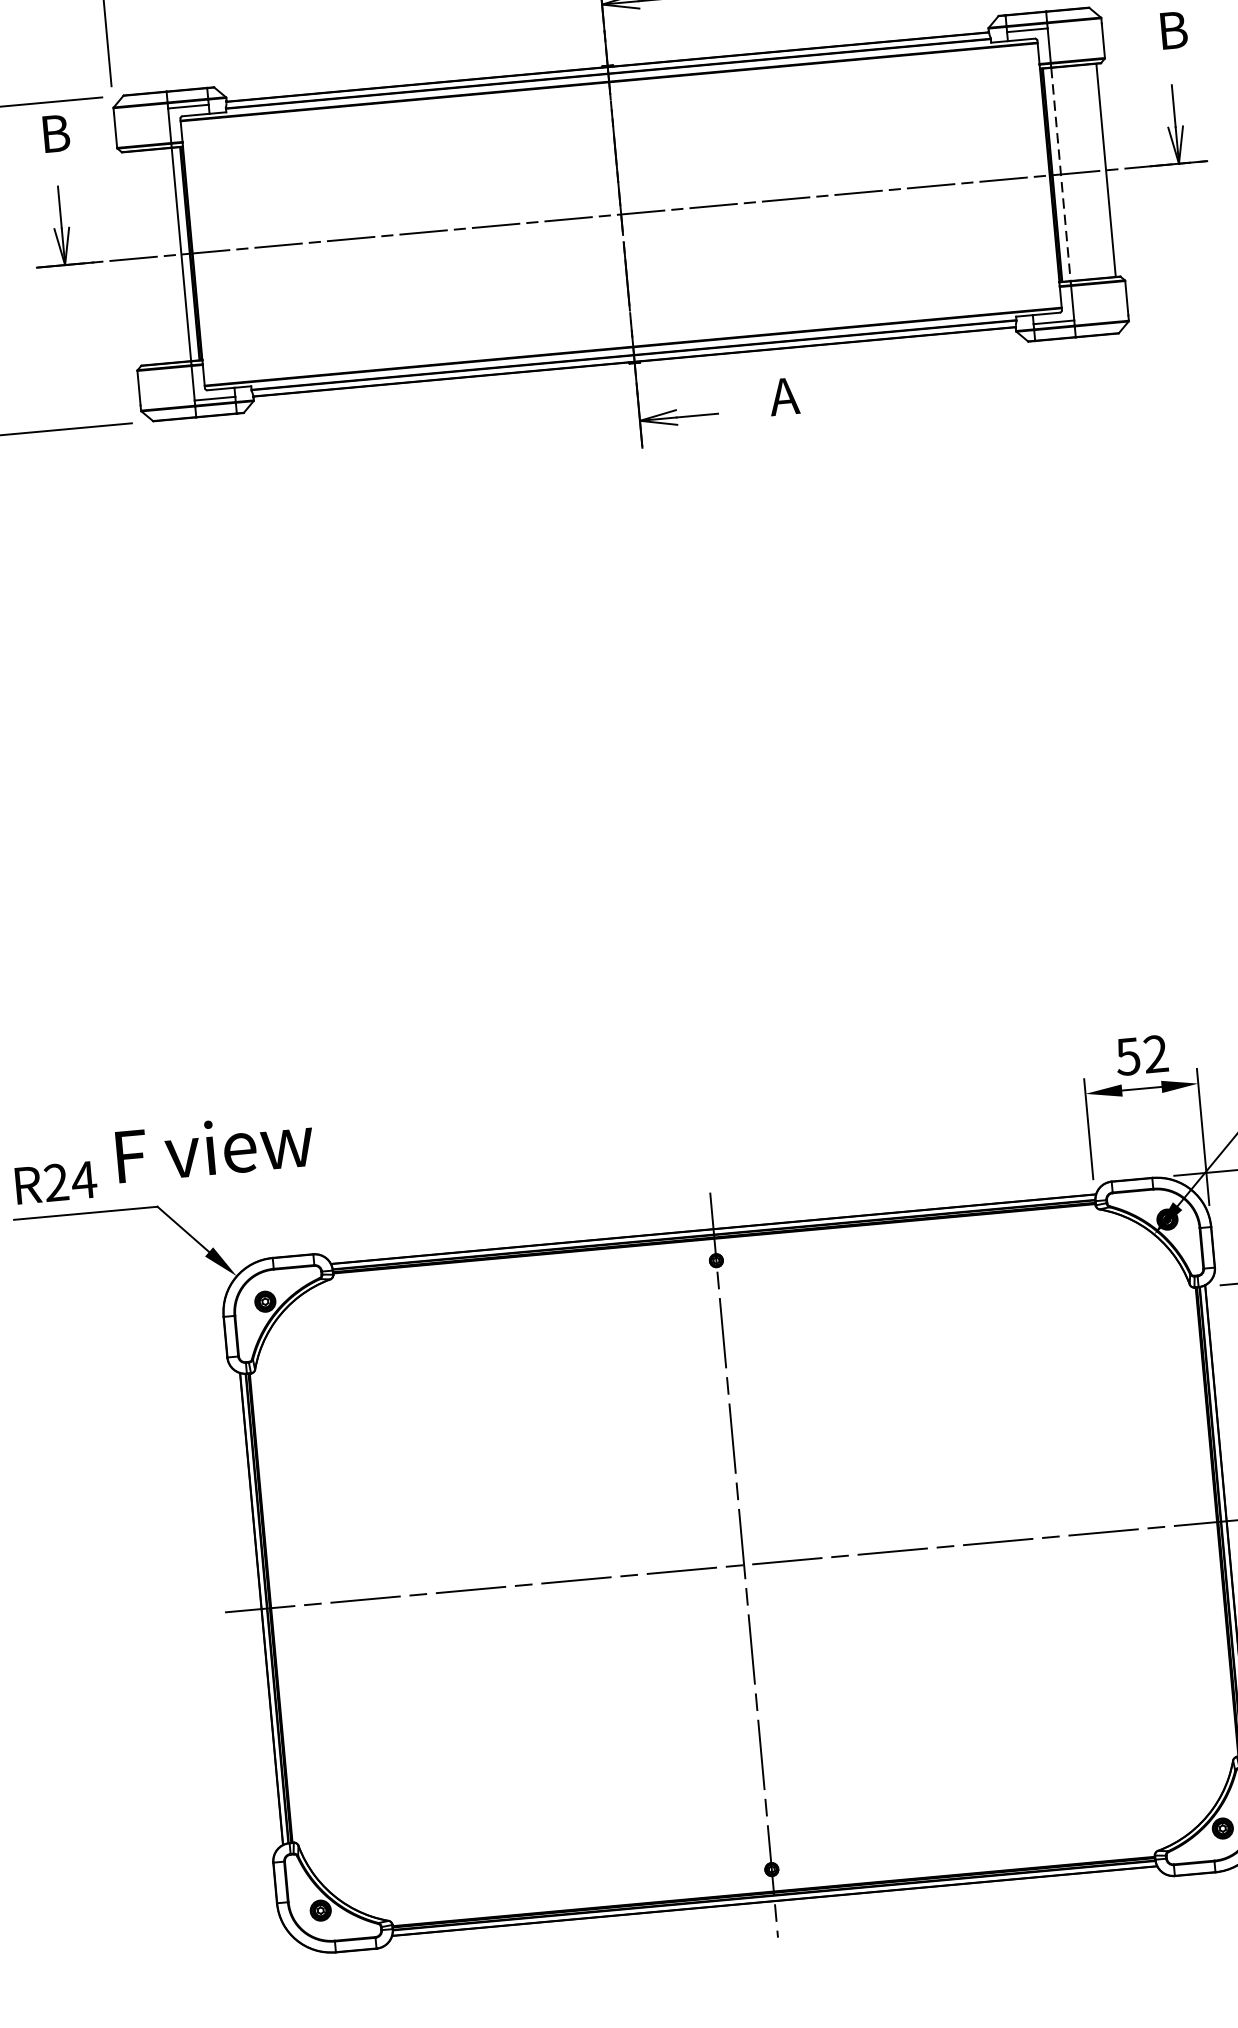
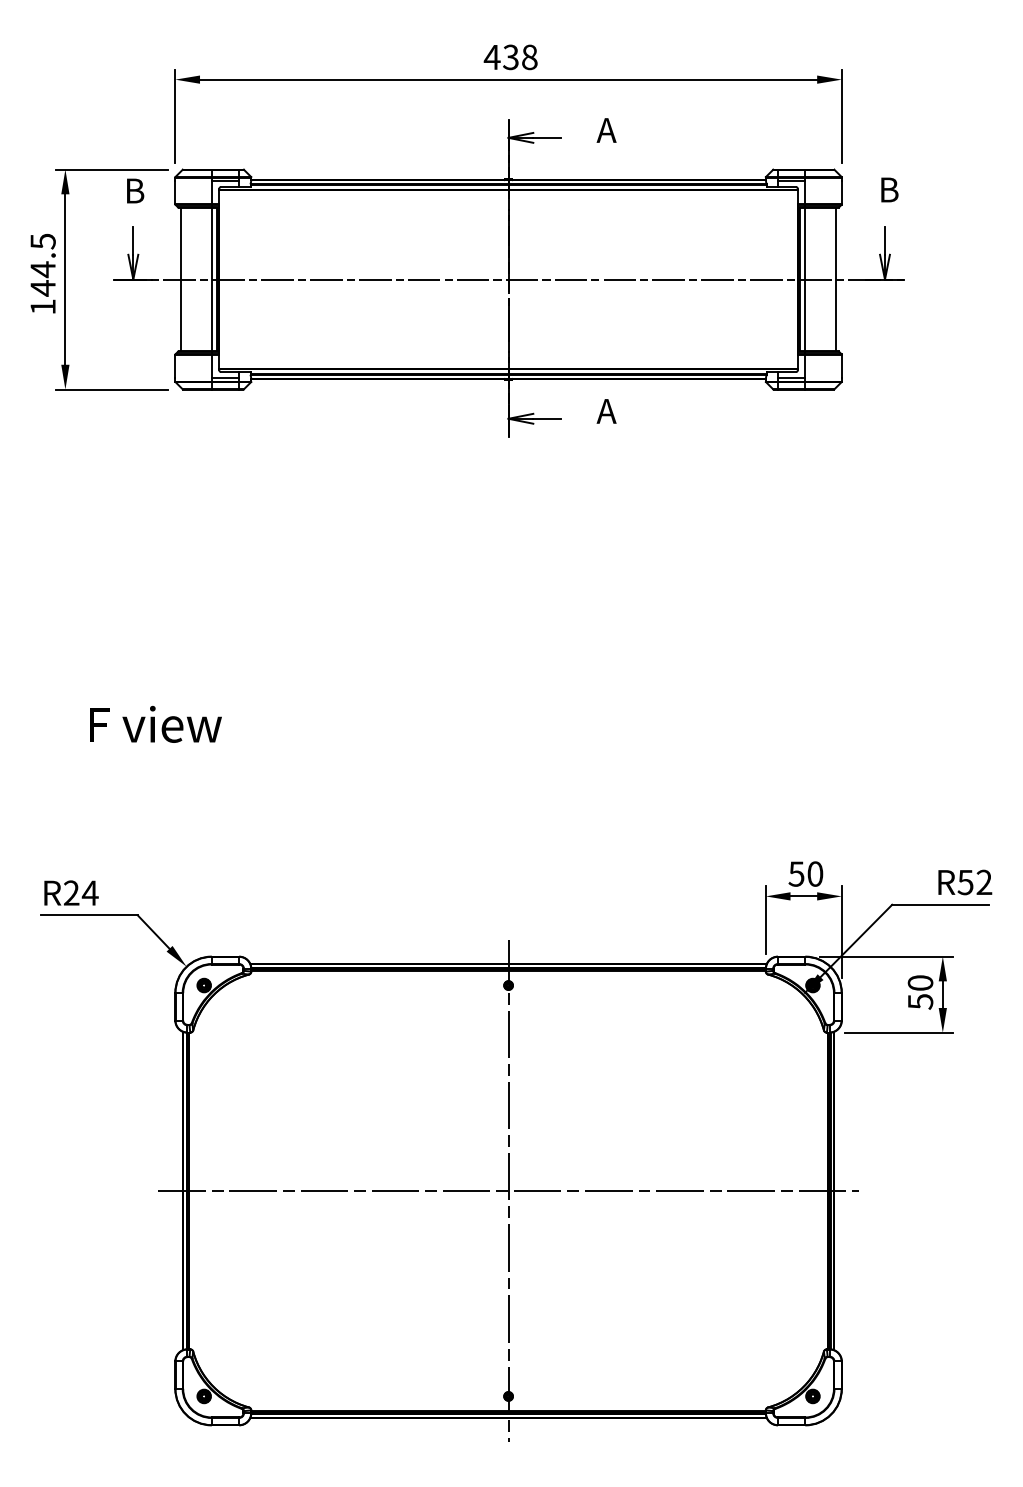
line: (1061, 174) -> (805, 279), dashed -> solid
line: (136, 258) -> (181, 279), added
text: (1156, 1053) -> (815, 873), 52 -> 50
text: (214, 1146) -> (155, 723), moved

